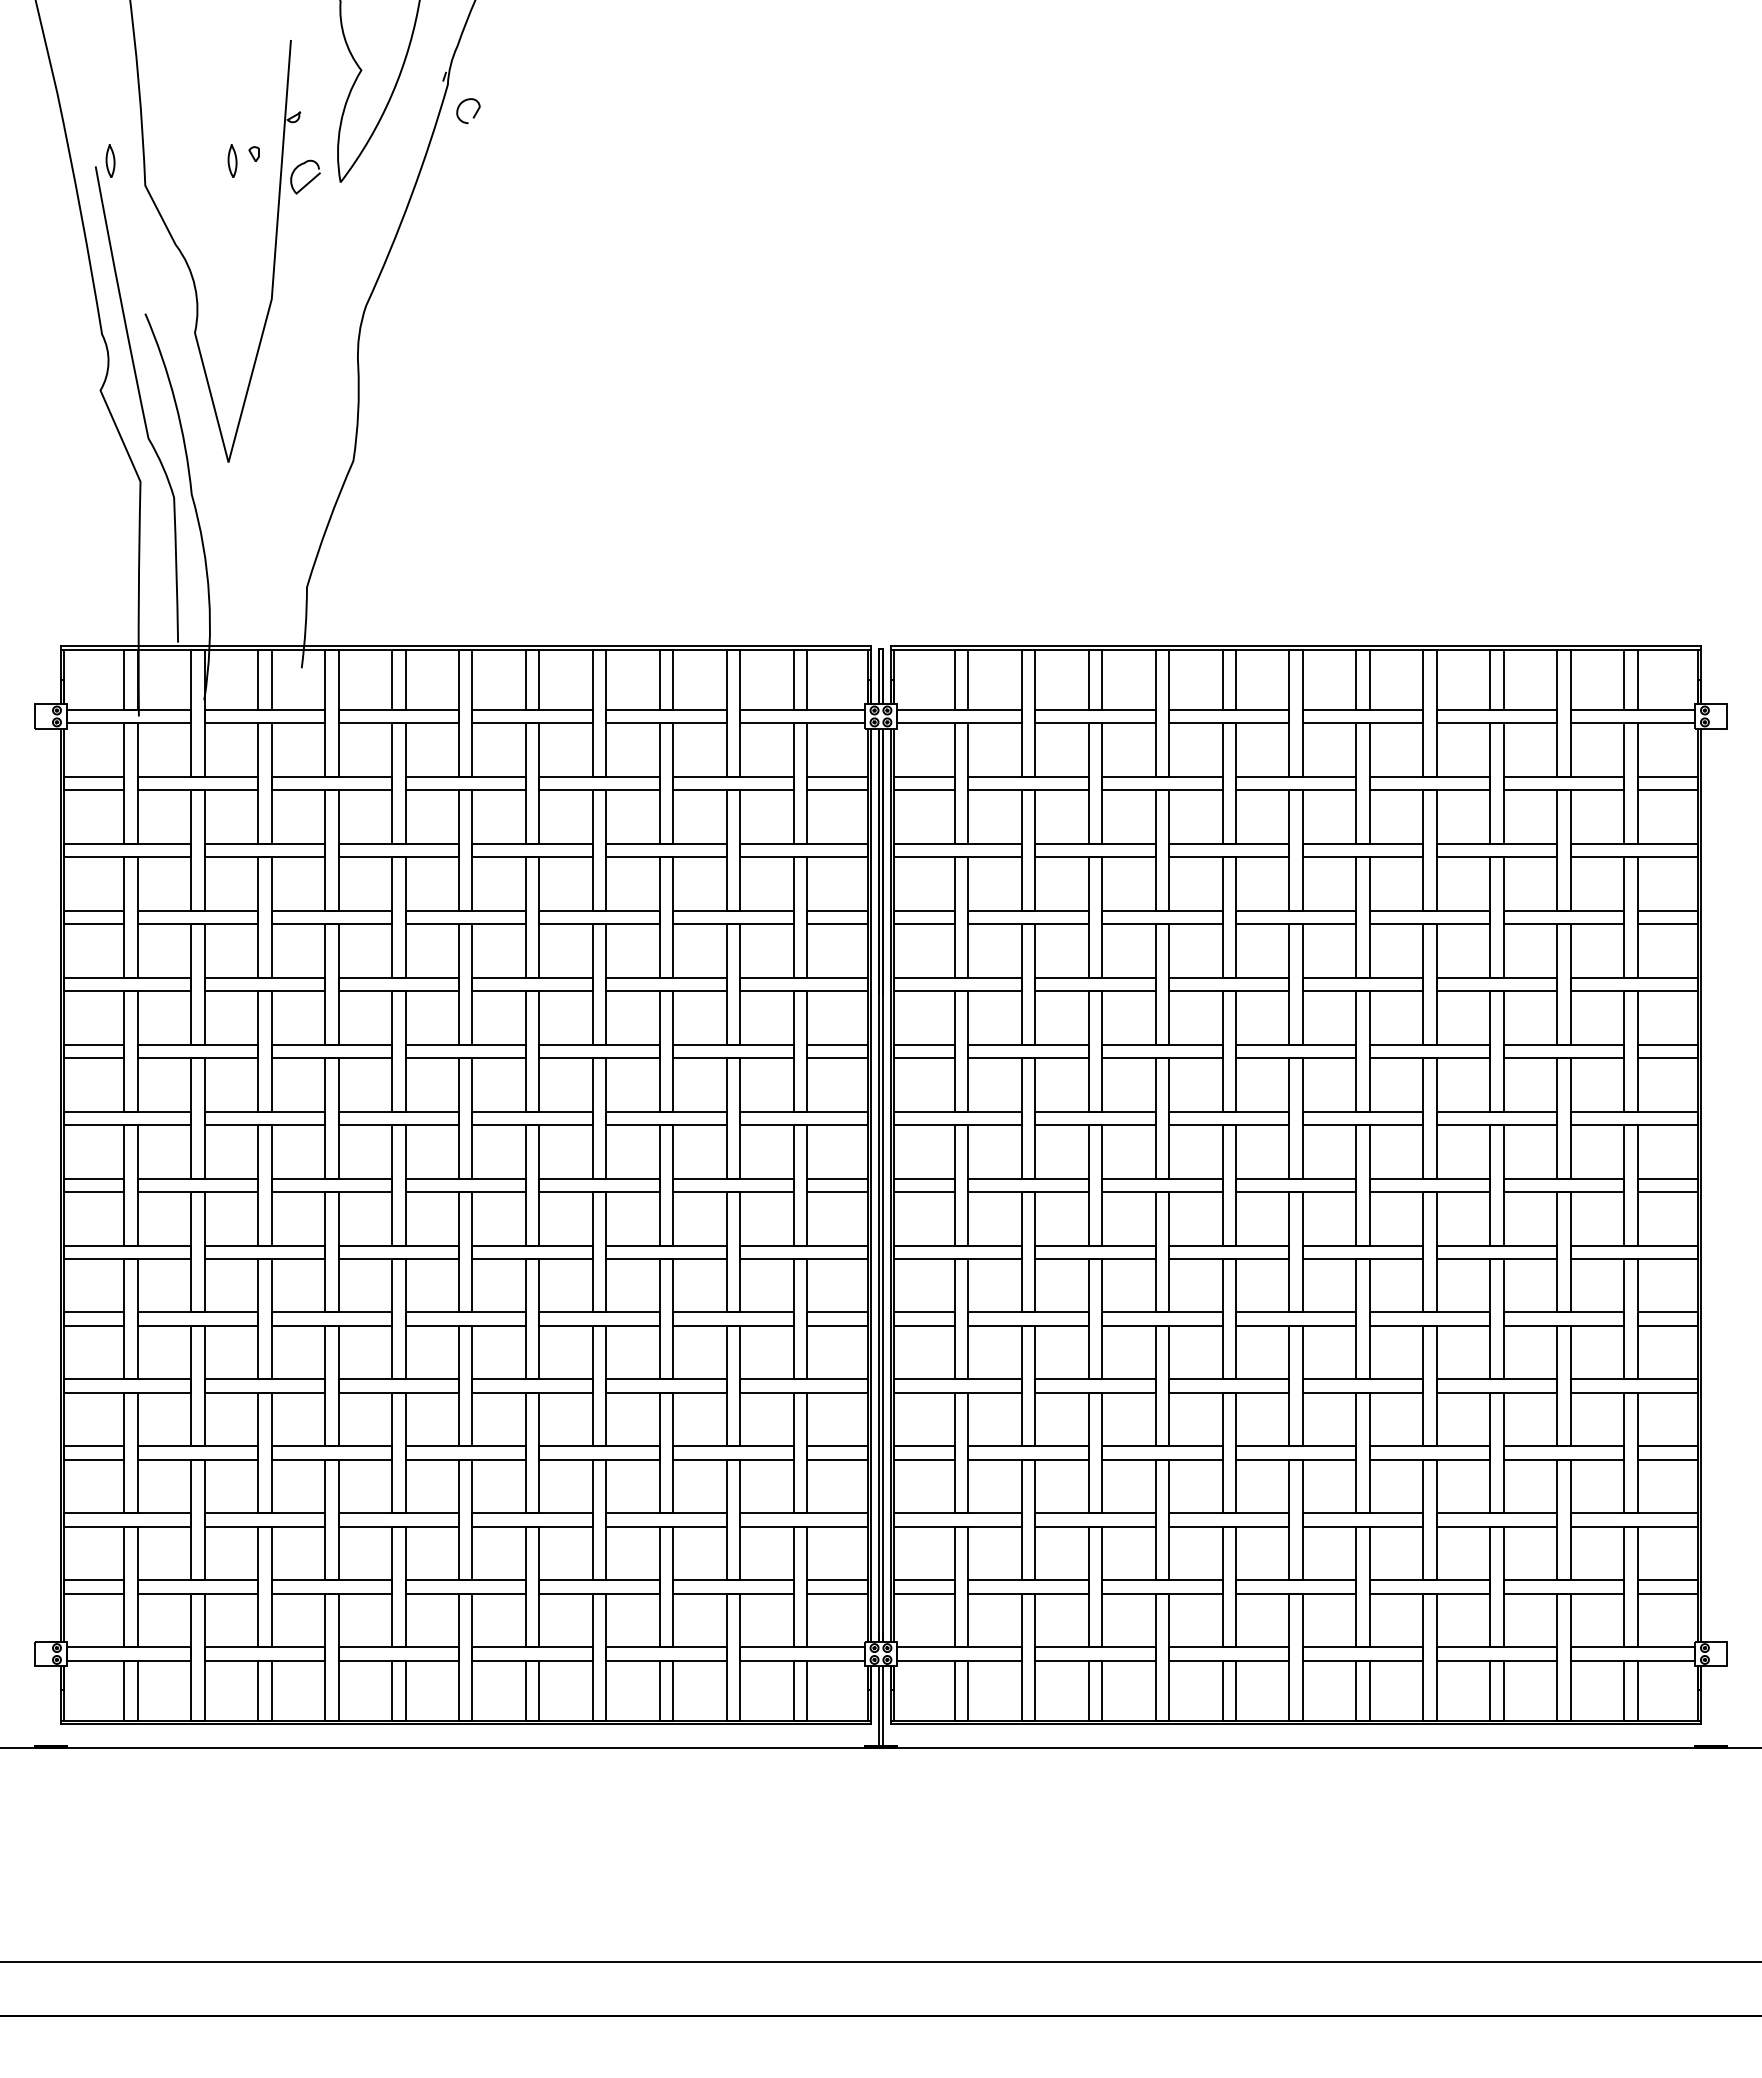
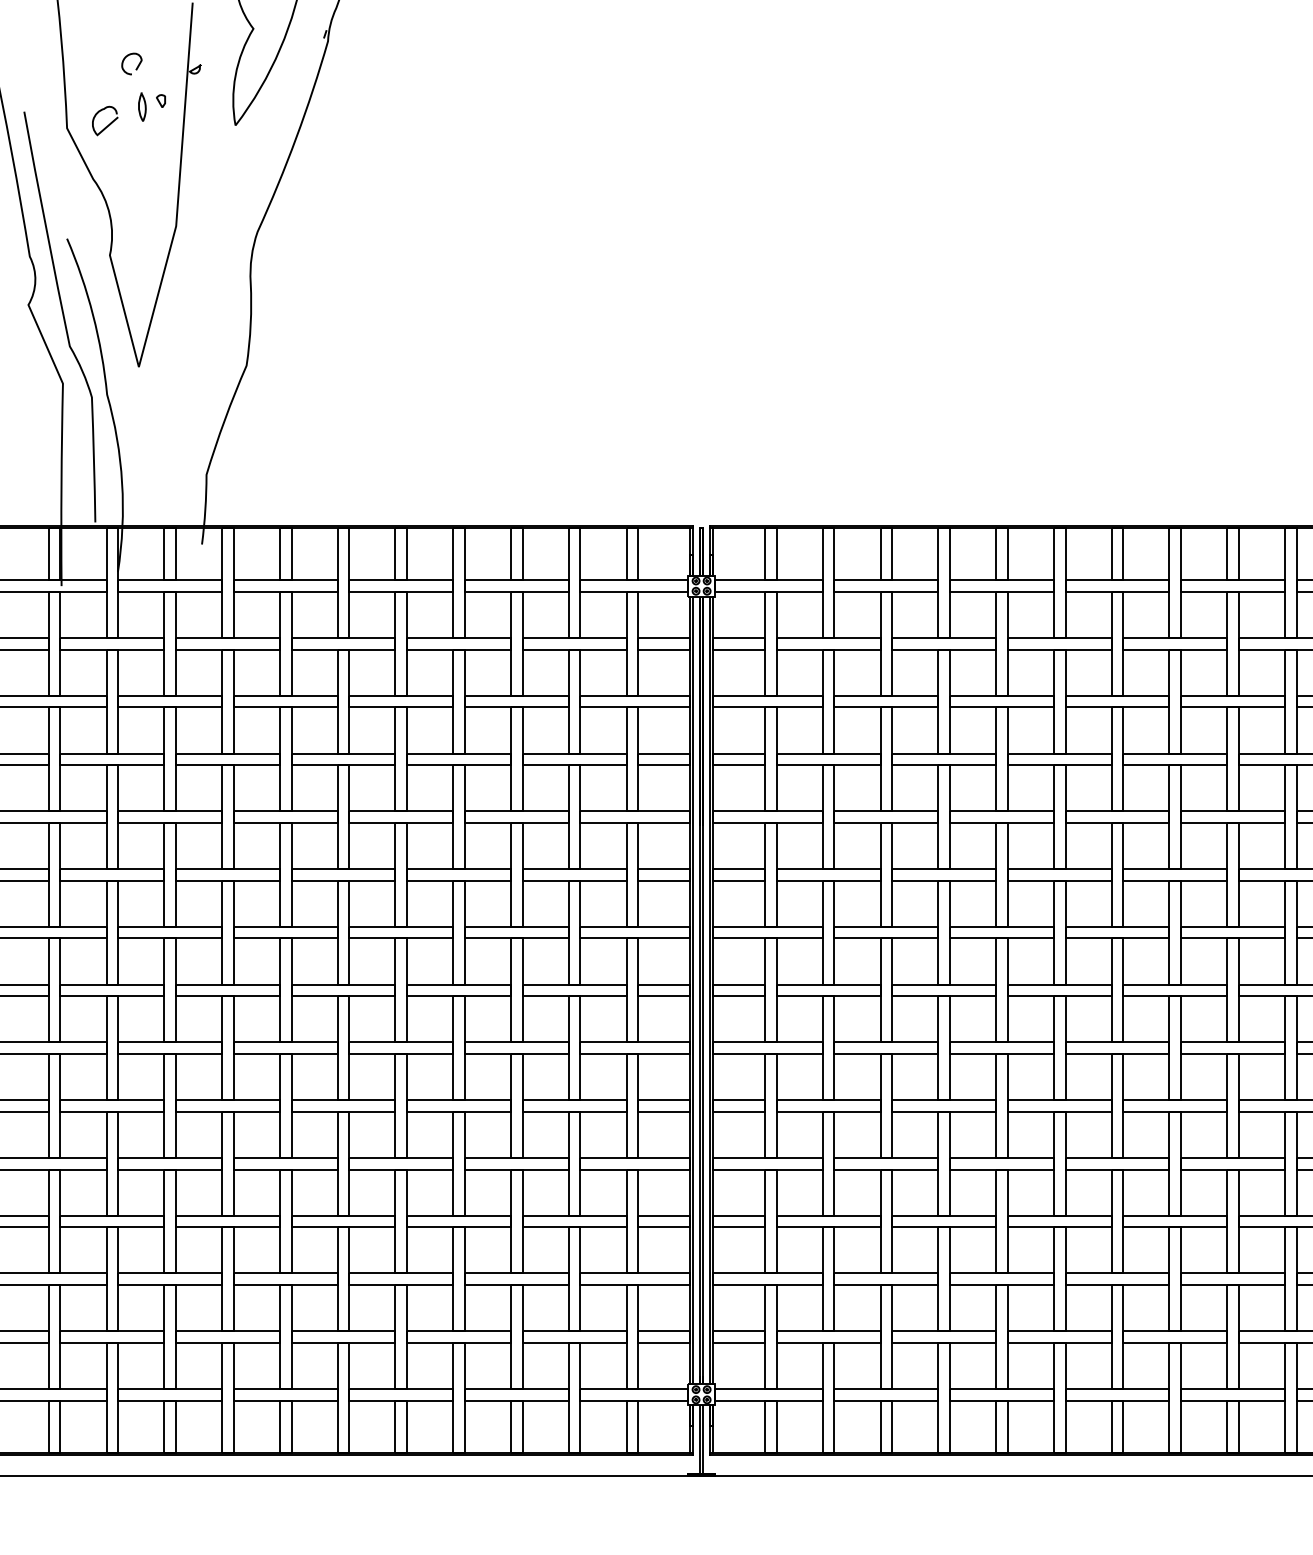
curve: (473, 115) -> (136, 67), moved
curve: (107, 160) -> (34, 106), removed
curve: (308, 181) -> (107, 124), moved

